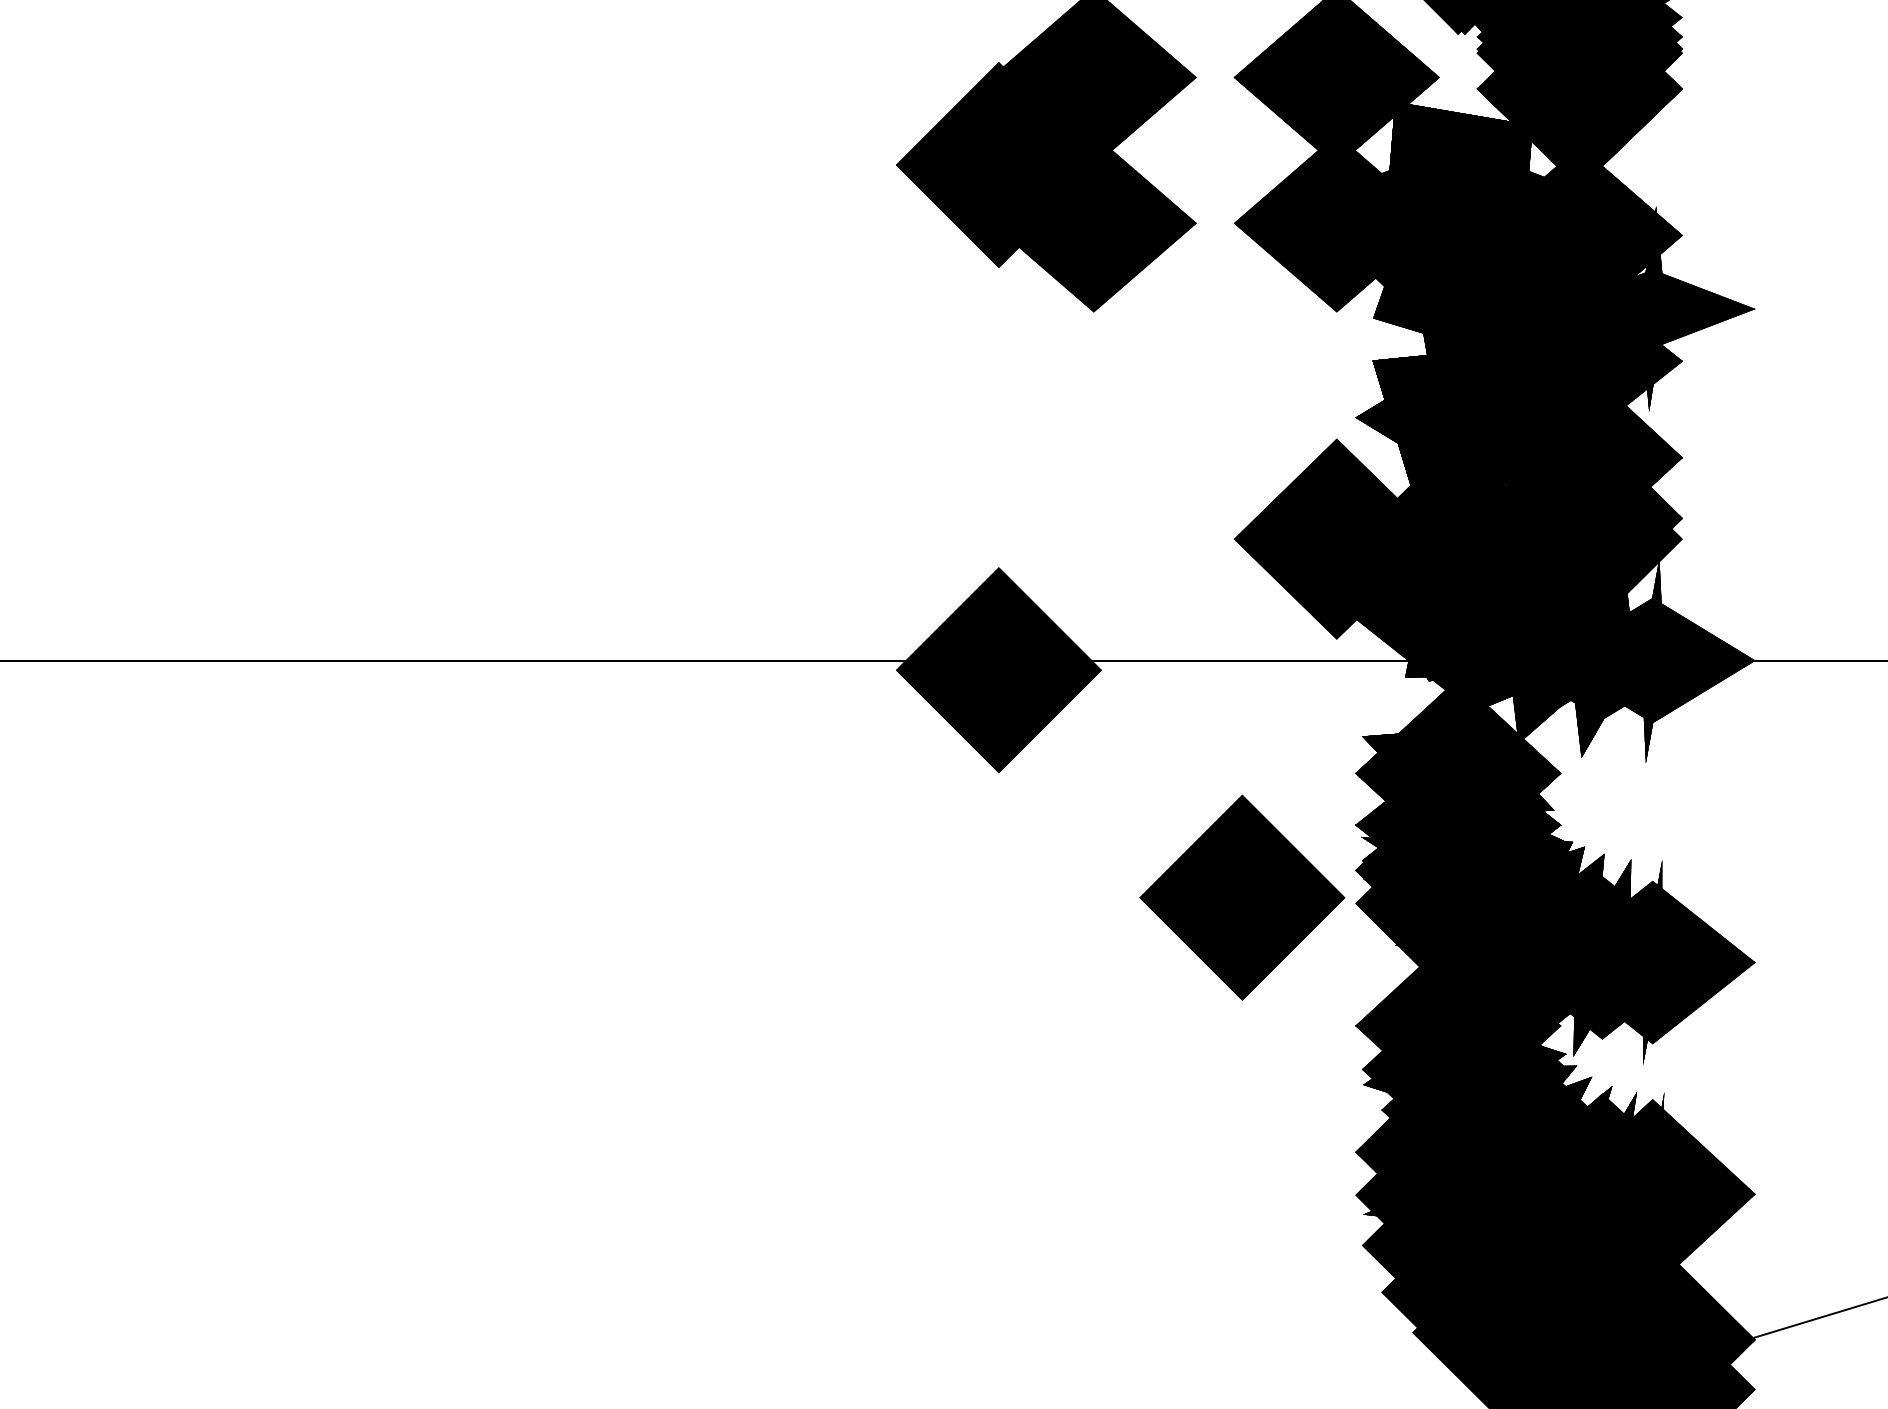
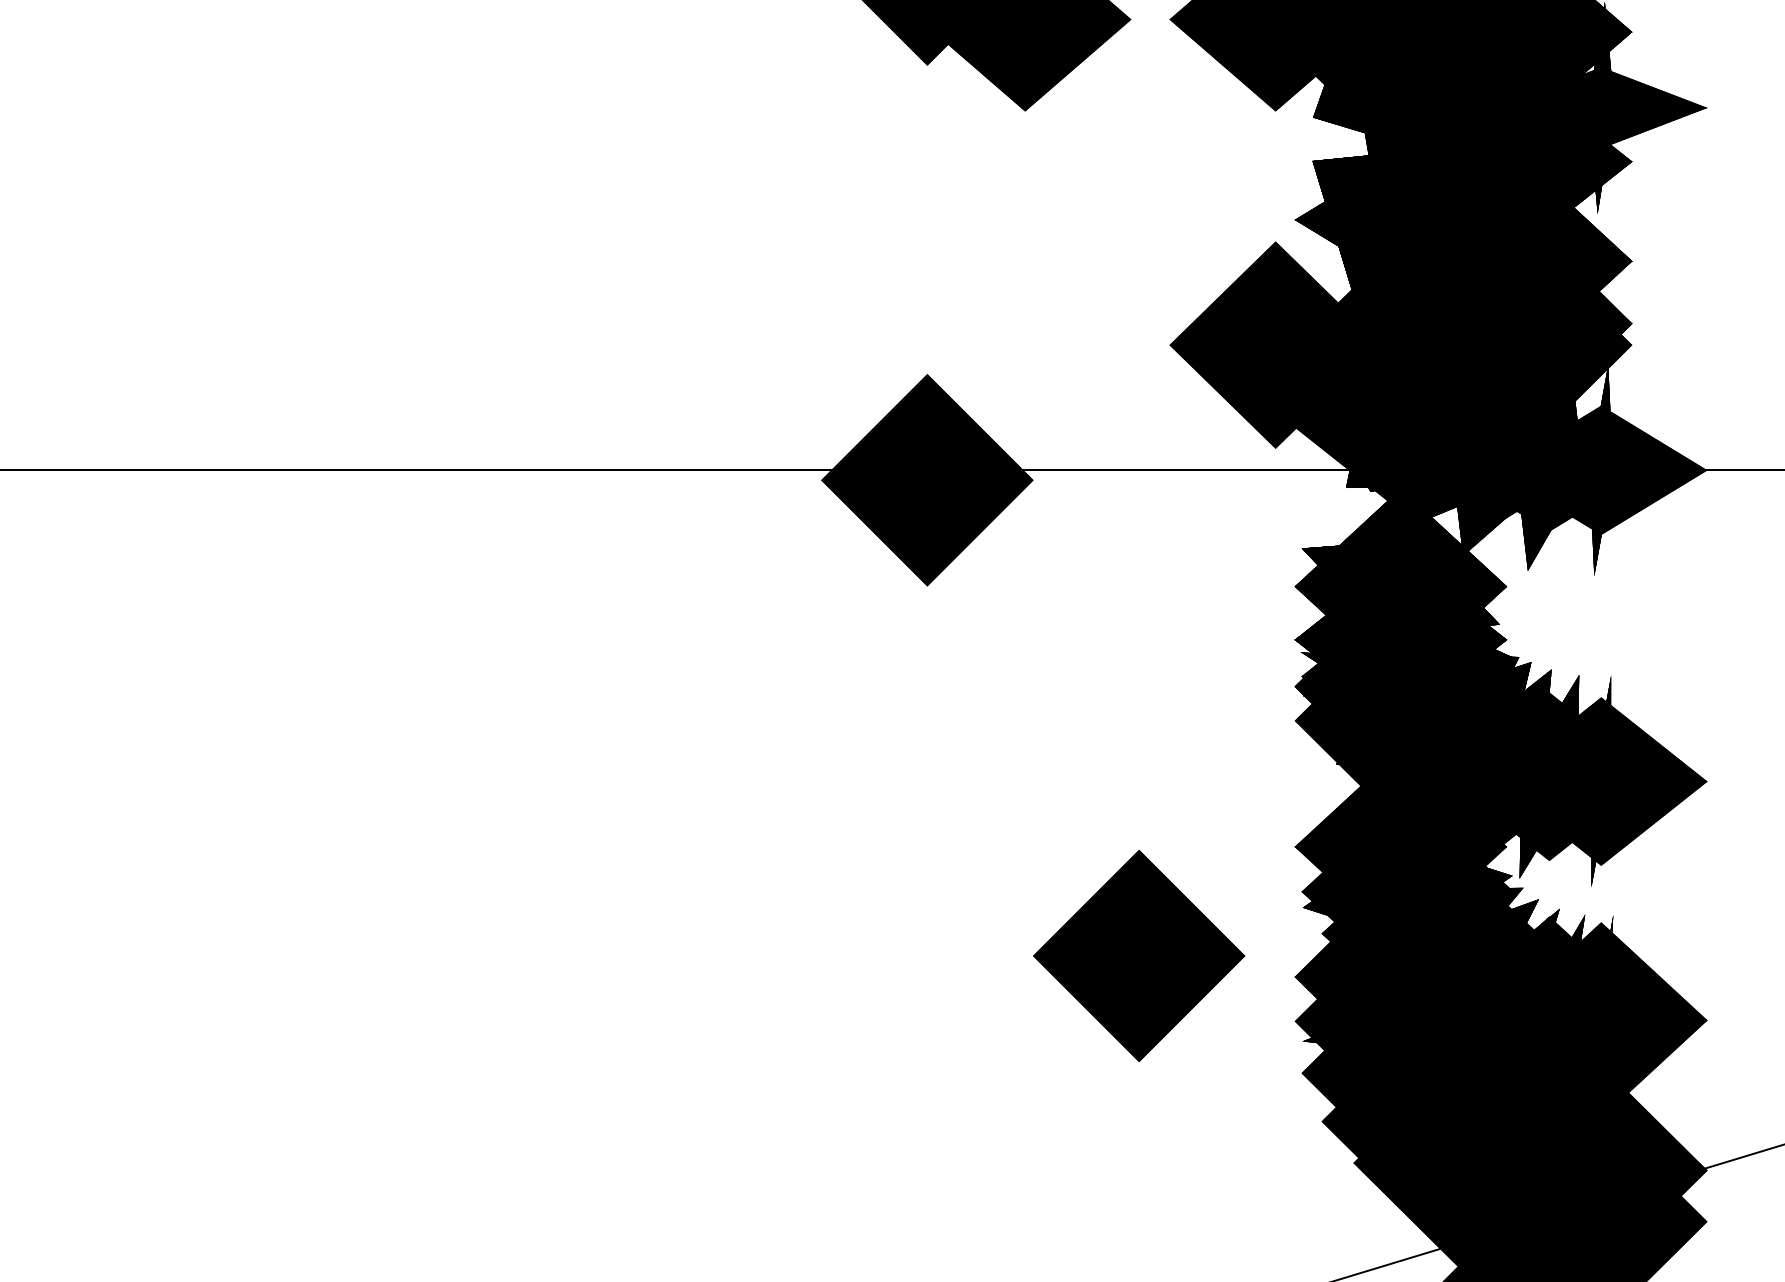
part: (1242, 897) -> (1139, 955), moved

